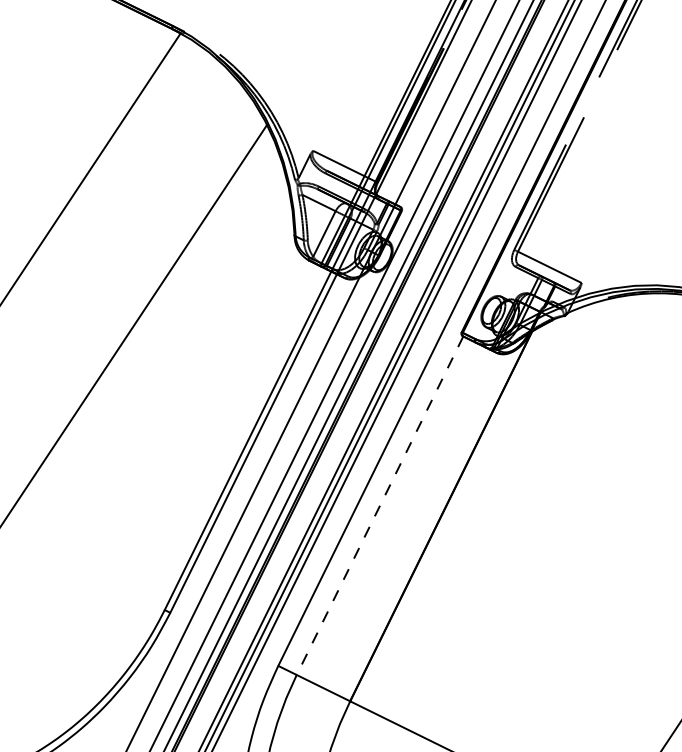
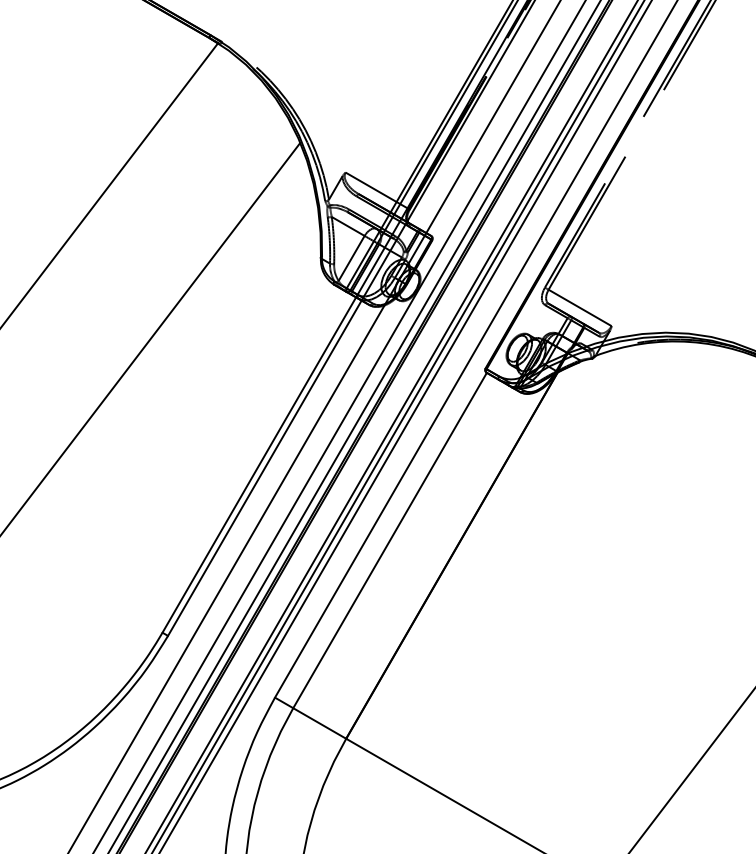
line: (380, 505) -> (390, 540), dashed -> solid

